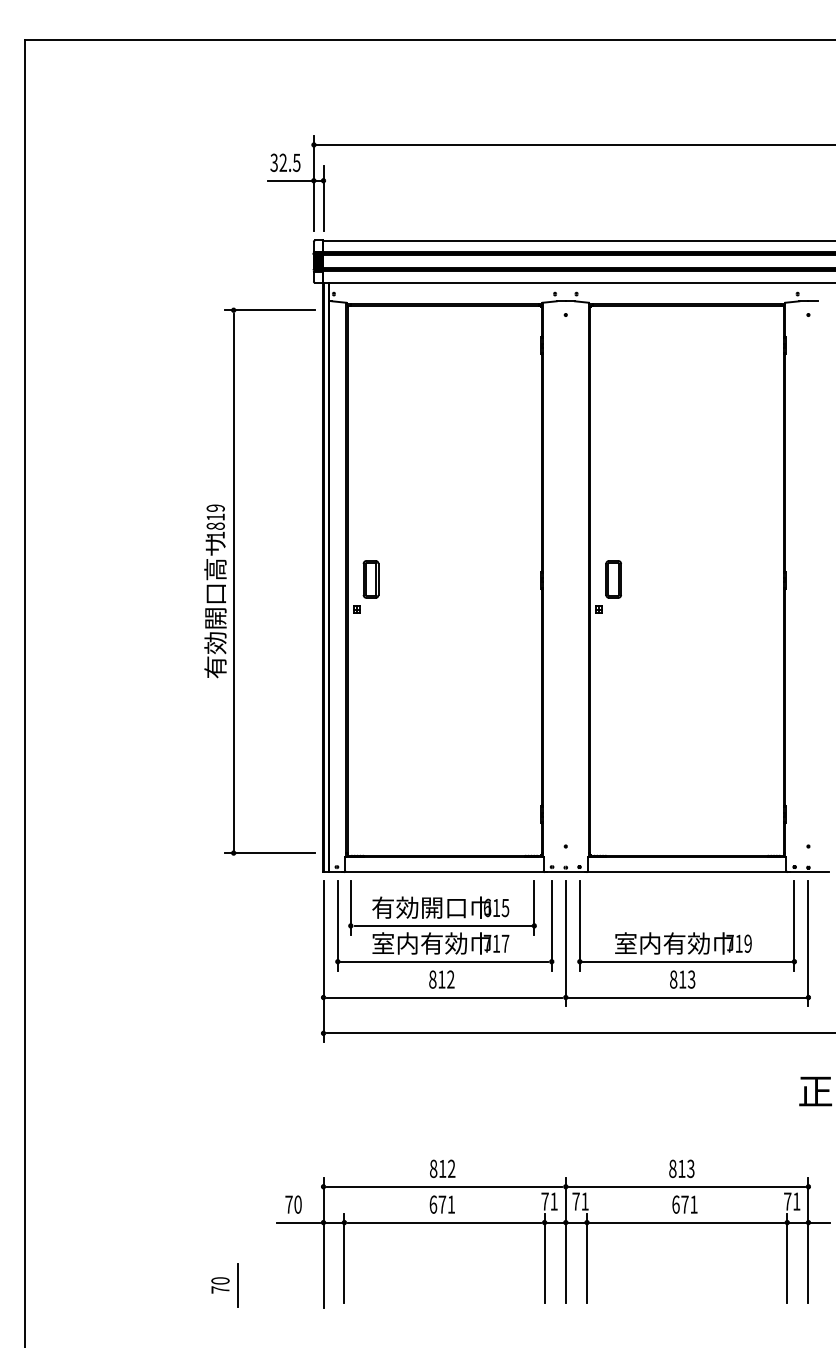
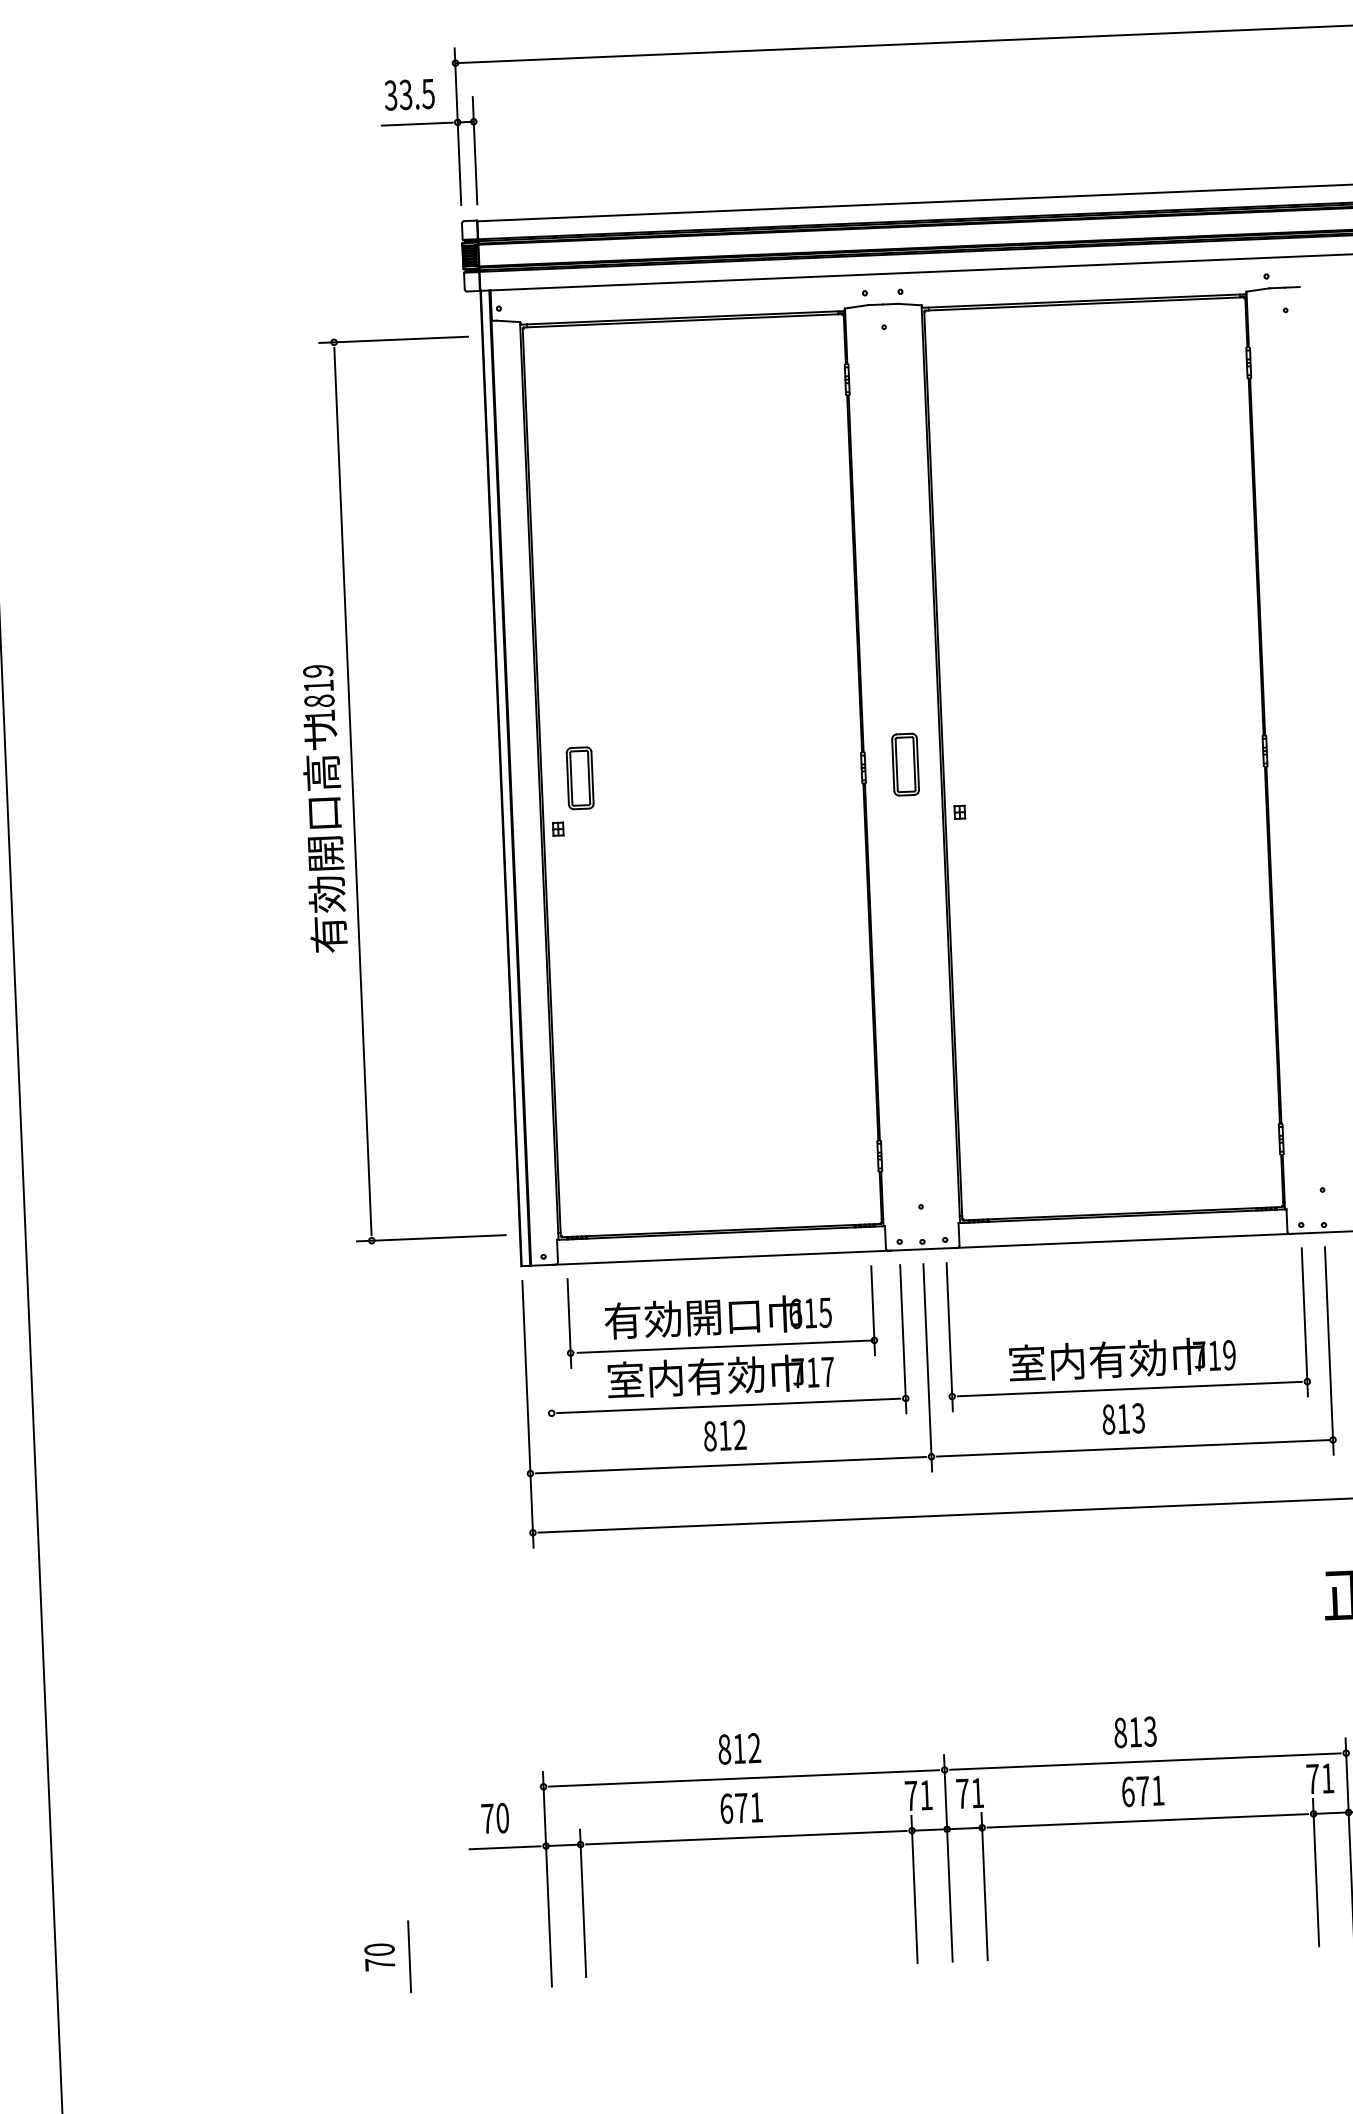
text: (282, 162) -> (404, 94), 32.5 -> 33.5
part: (613, 579) -> (905, 764), moved
line: (337, 925) -> (548, 1353), removed

